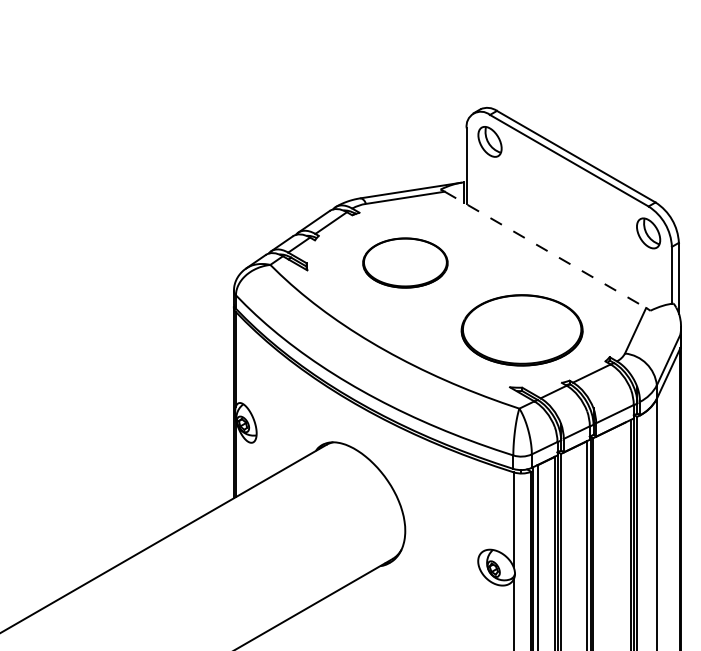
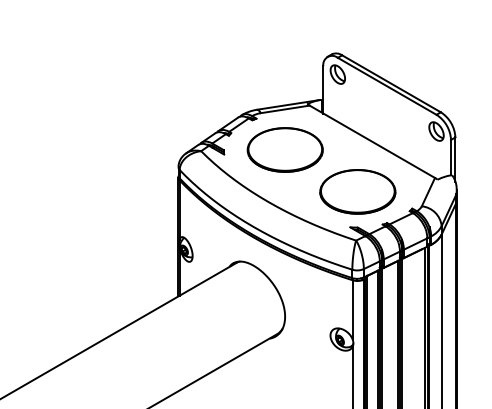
line: (545, 250) -> (372, 142), dashed -> solid
part: (404, 262) -> (284, 149), size x1.43

